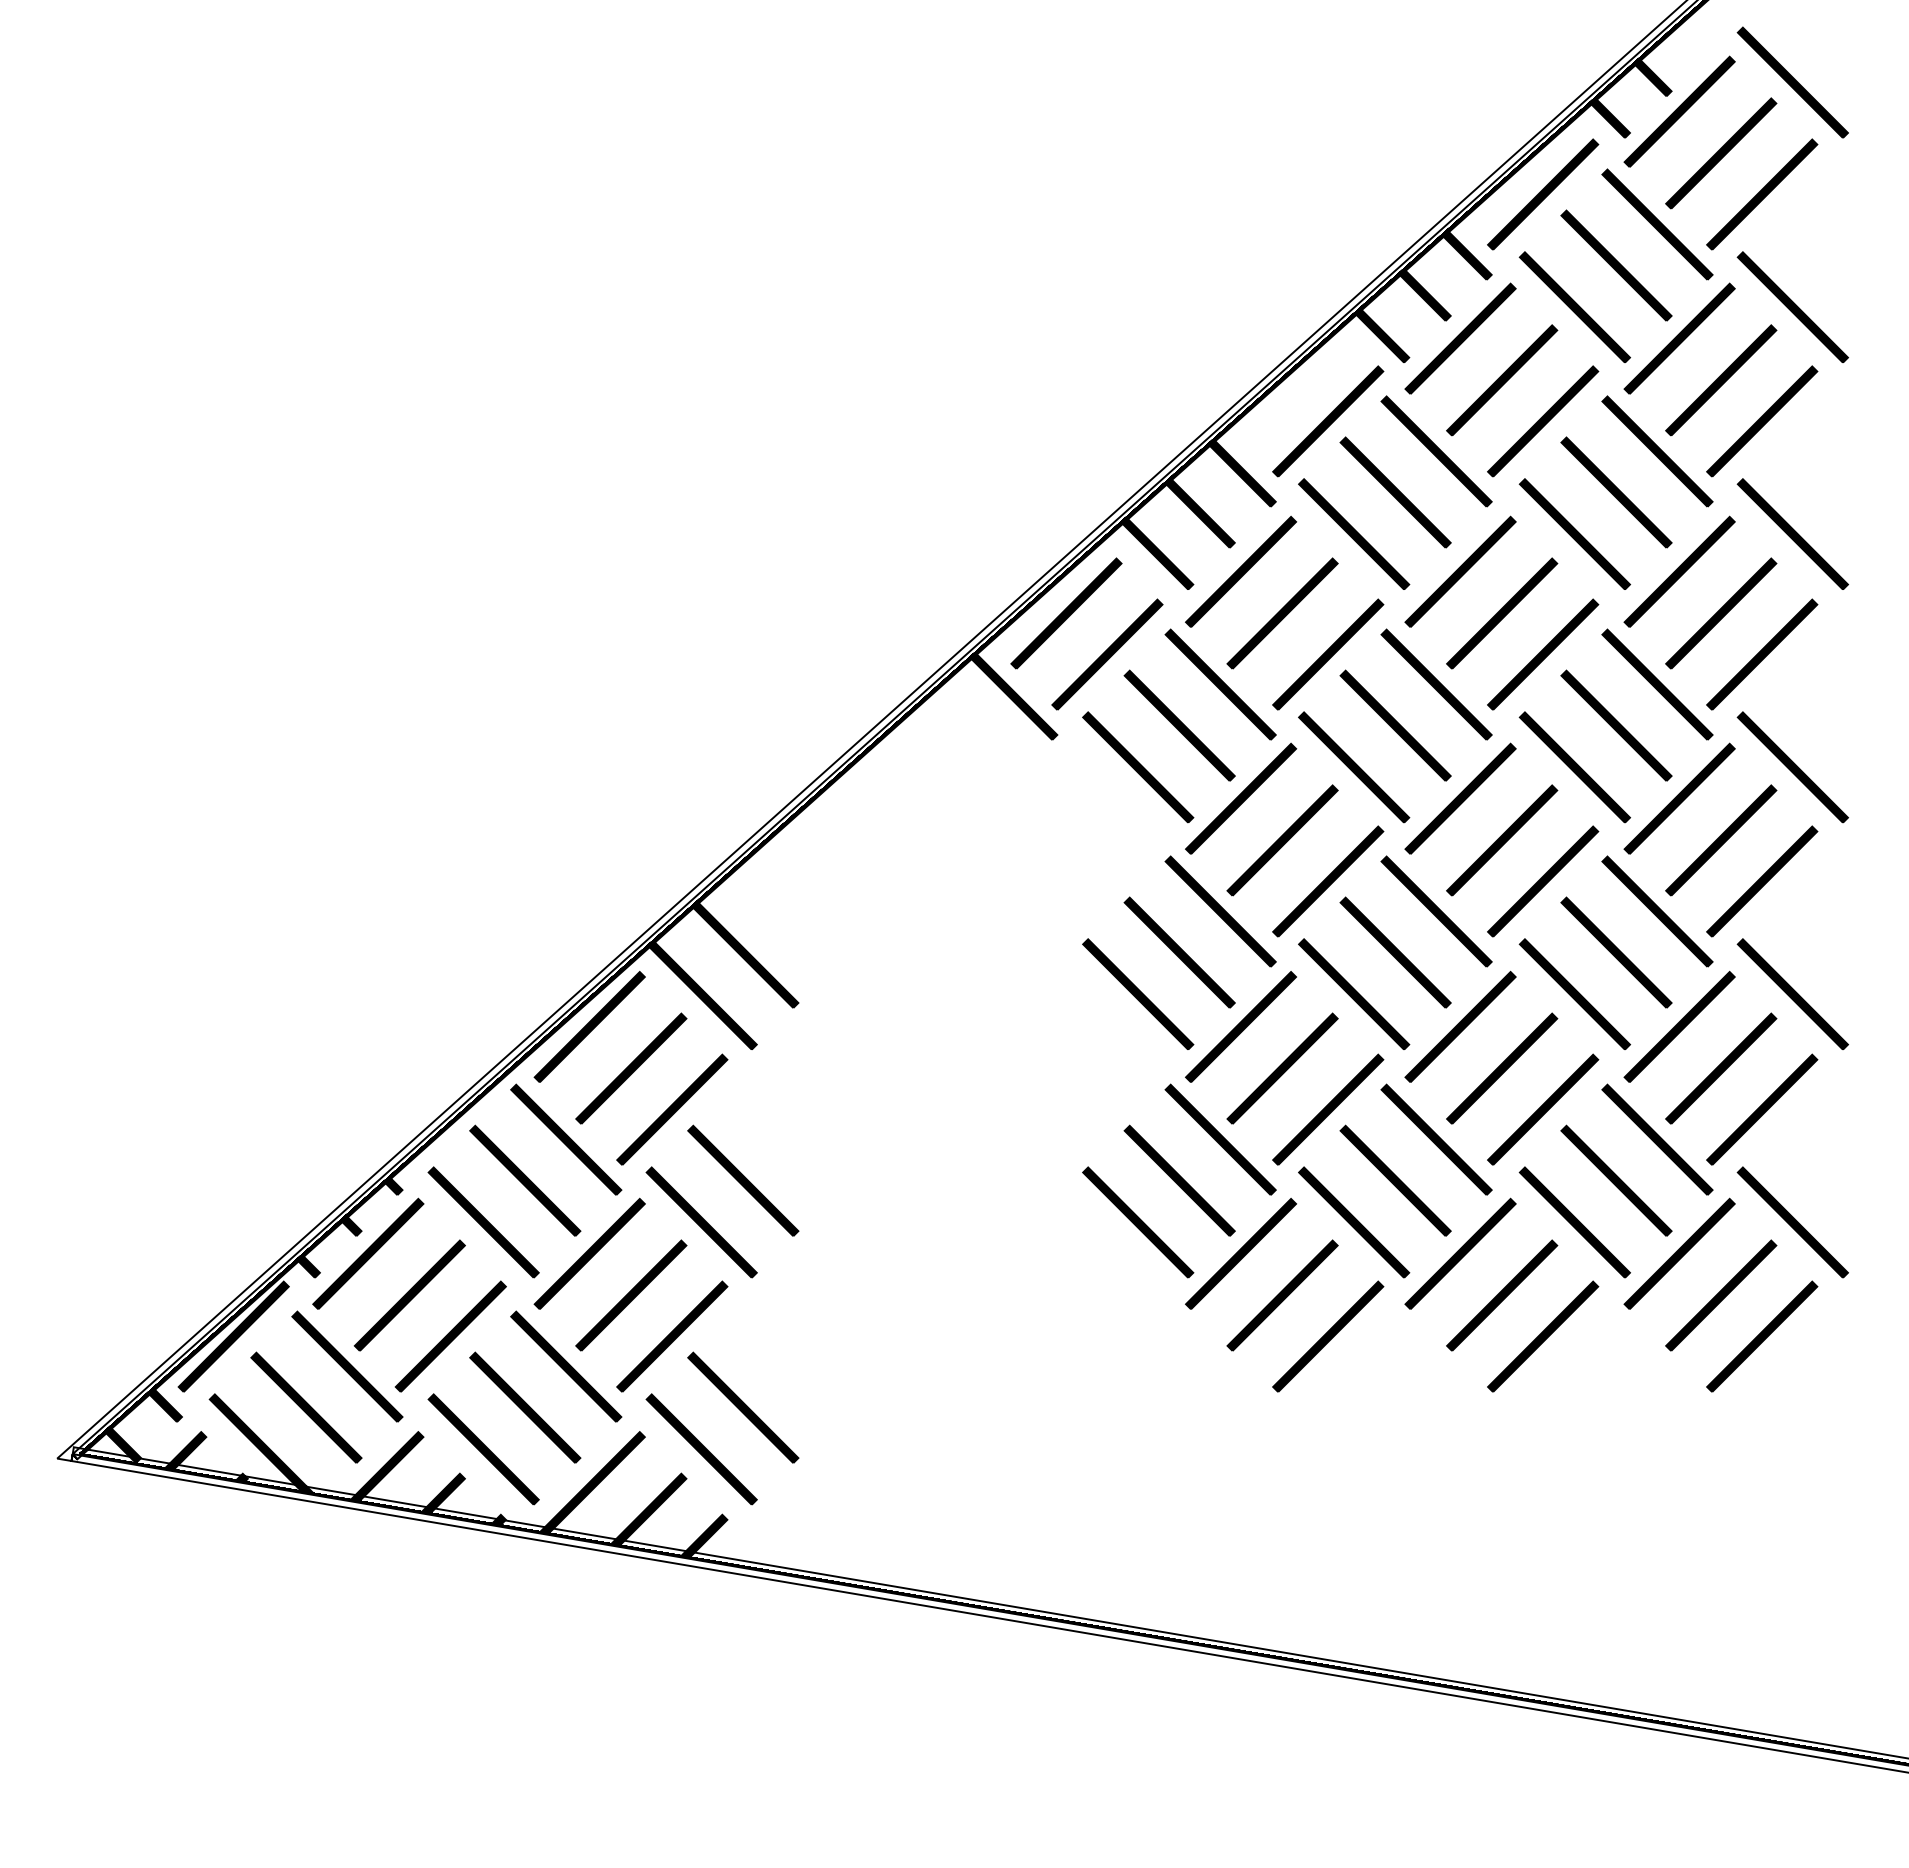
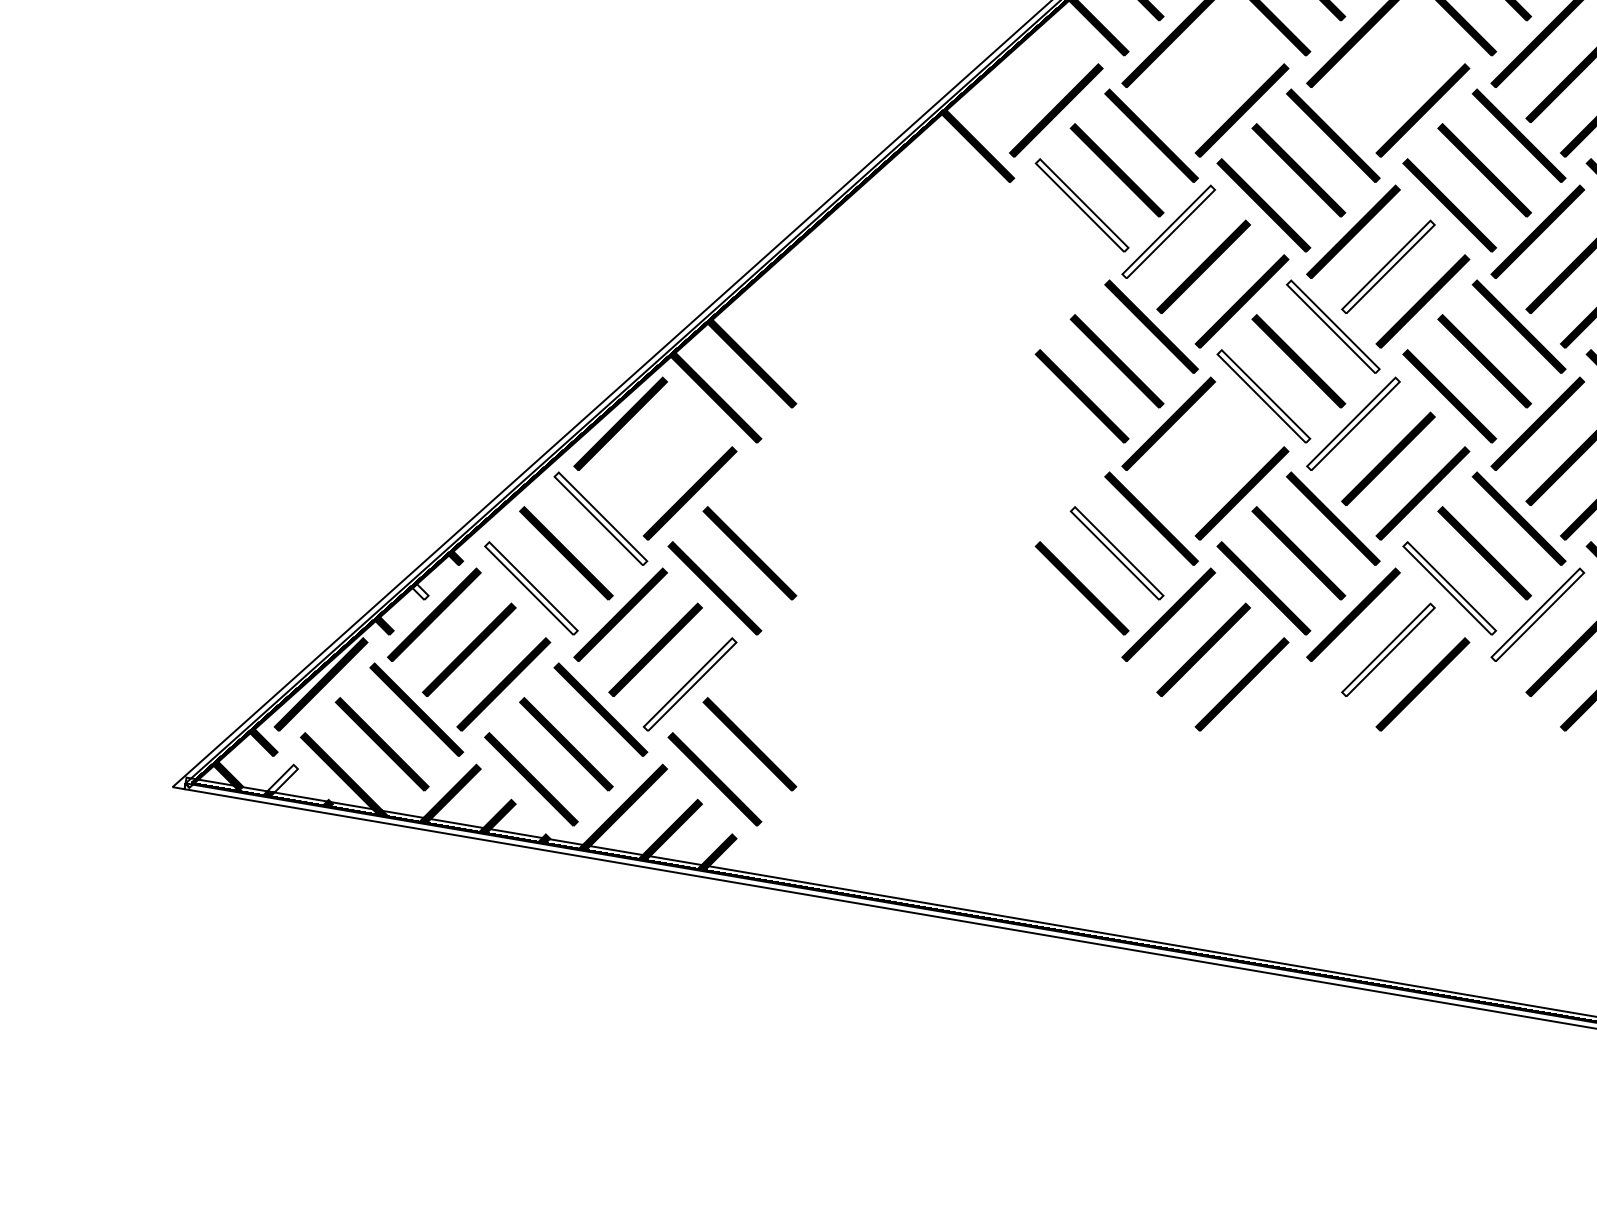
part: (1066, 613) -> (1021, 76), removed
part: (1282, 613) -> (1203, 76), removed
part: (1502, 613) -> (1388, 76), removed
fill: (1138, 767) -> (1082, 205), removed
fill: (1241, 798) -> (1169, 231), removed
fill: (1502, 840) -> (1388, 267), removed
fill: (1436, 911) -> (1333, 326), removed
fill: (1354, 994) -> (1264, 396), removed
fill: (1460, 1027) -> (1353, 424), removed
part: (631, 1068) -> (655, 458), removed
part: (1282, 1068) -> (1203, 458), removed
fill: (566, 1139) -> (601, 518), removed
fill: (1179, 1180) -> (1116, 553), removed
fill: (483, 1222) -> (531, 588), removed
fill: (1574, 1222) -> (1449, 588), removed
fill: (351, 1226) -> (420, 591), removed
fill: (1679, 1253) -> (1537, 614), removed
fill: (1502, 1295) -> (1388, 649), removed
fill: (672, 1336) -> (690, 684), removed
fill: (187, 1448) -> (282, 778), removed

